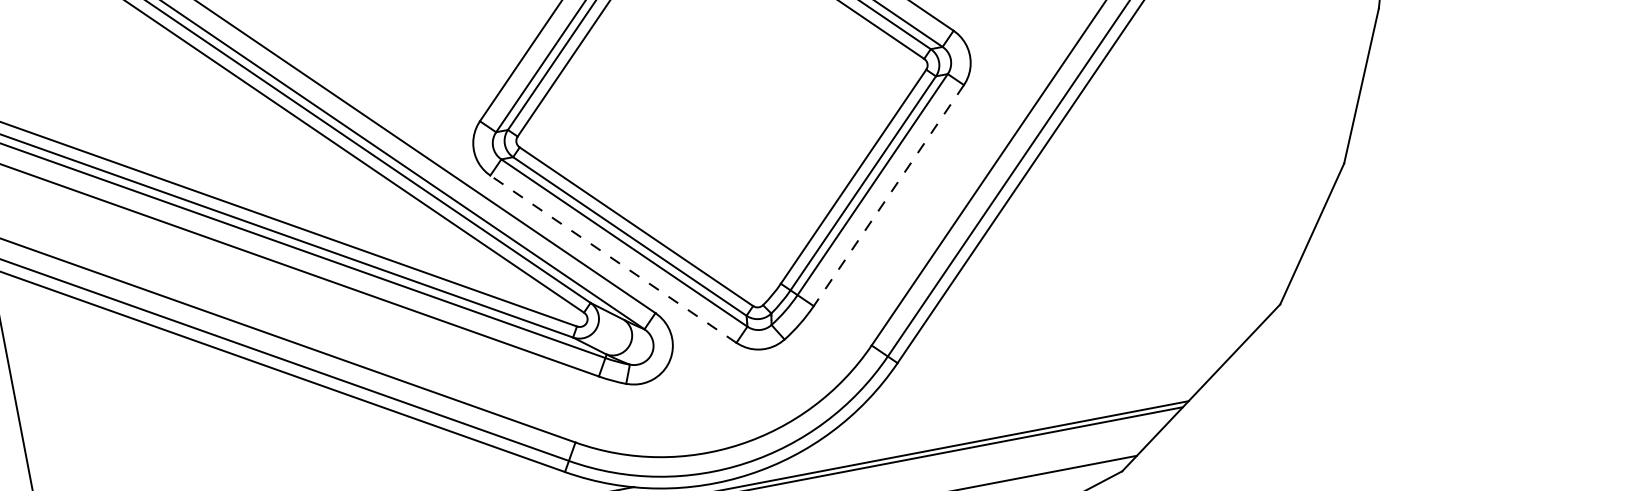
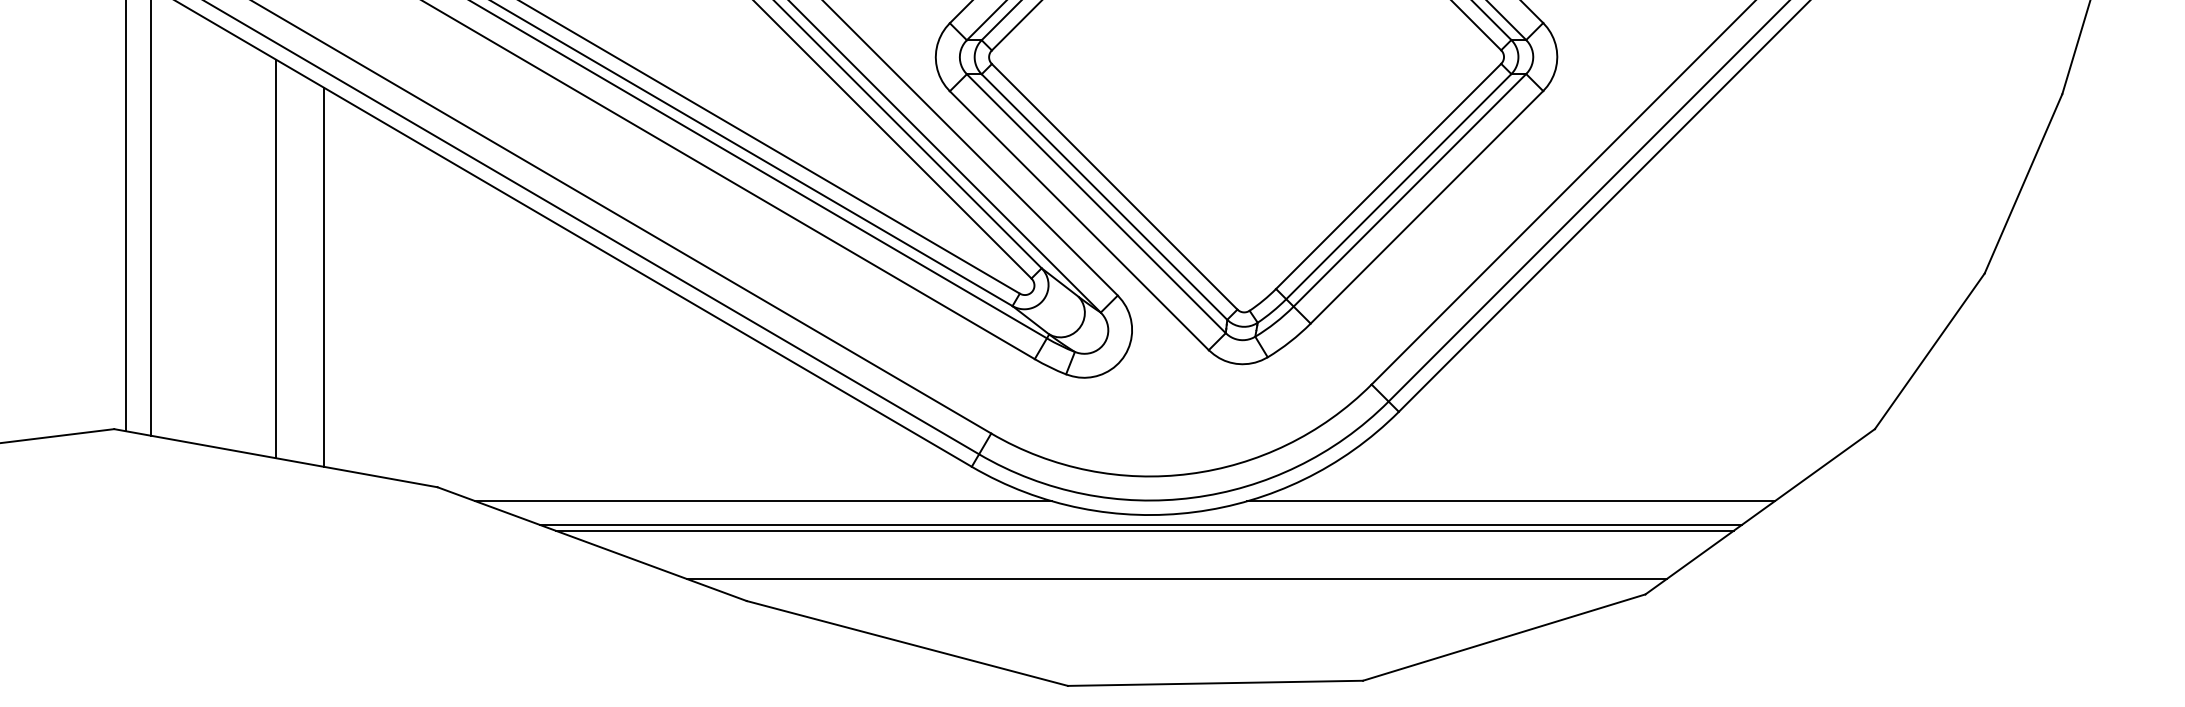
line: (888, 195) -> (1426, 207), dashed -> solid
line: (612, 259) -> (1078, 220), dashed -> solid
line: (1001, 416) -> (1511, 500), added

